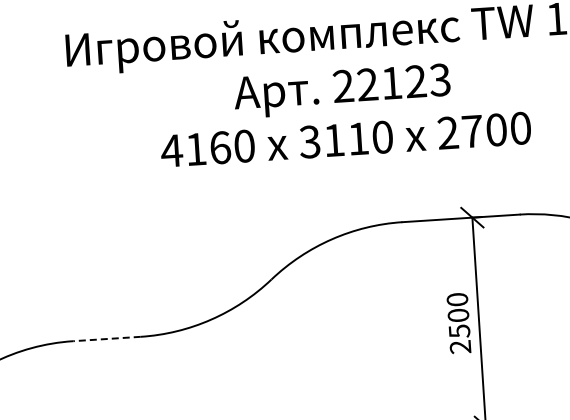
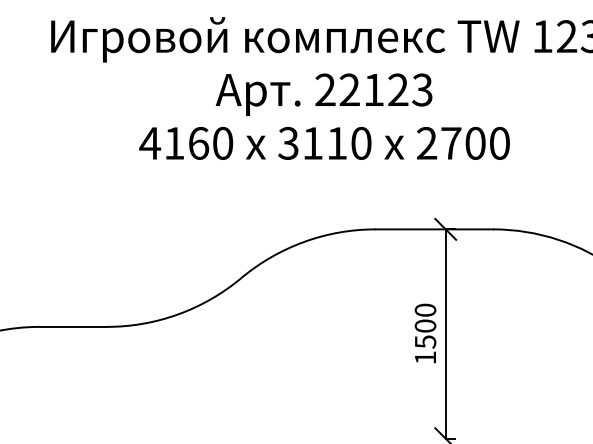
line: (107, 338) -> (73, 326), dashed -> solid
text: (459, 346) -> (424, 357), 2500 -> 1500

